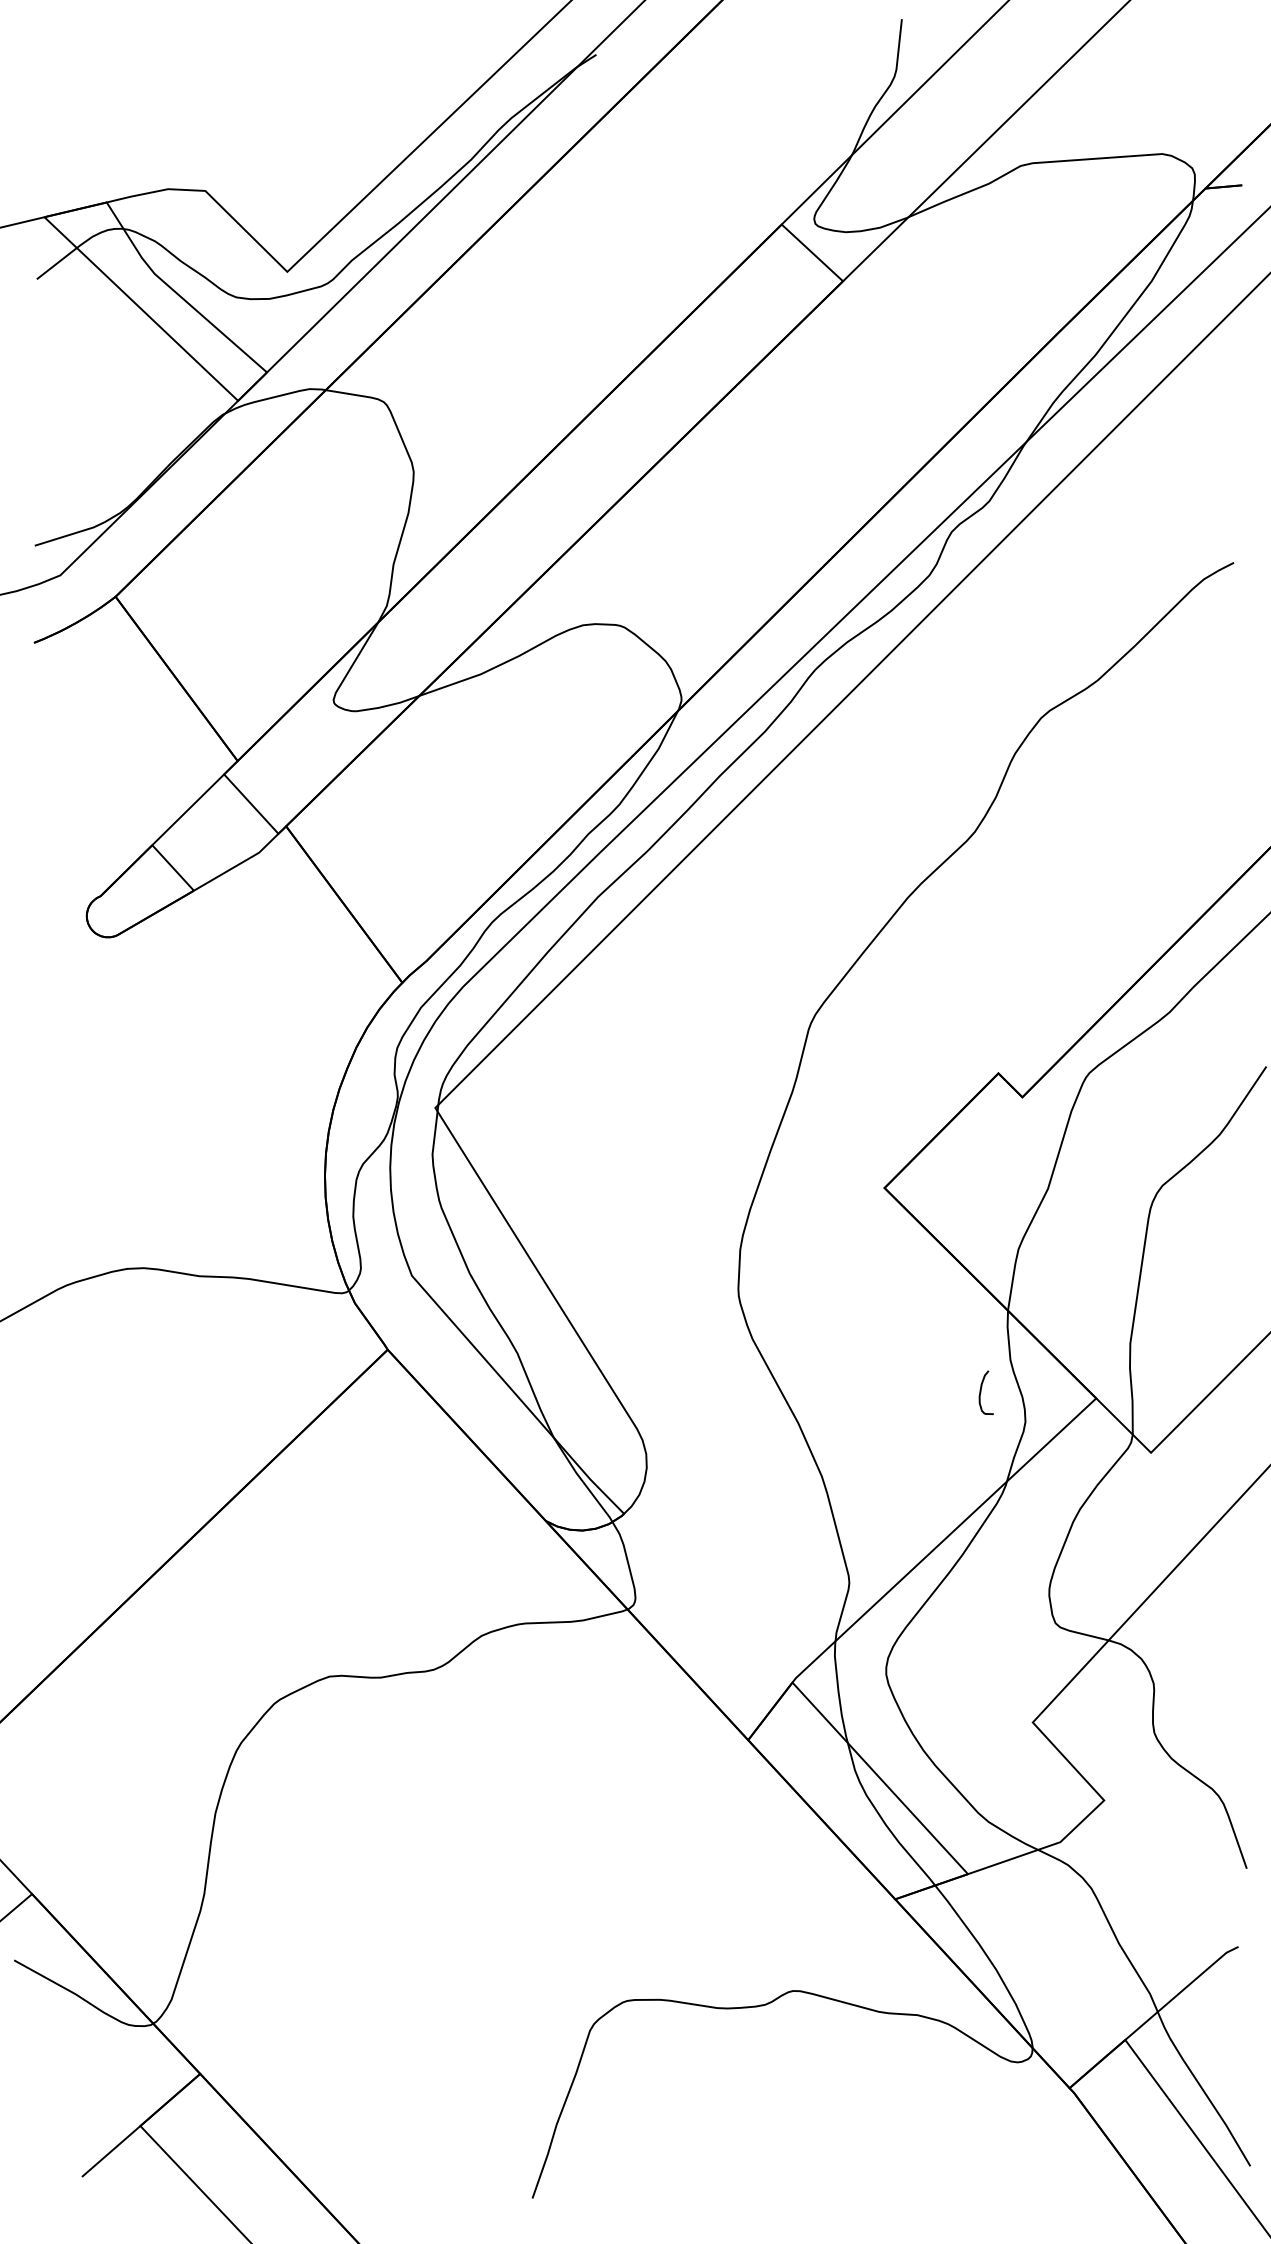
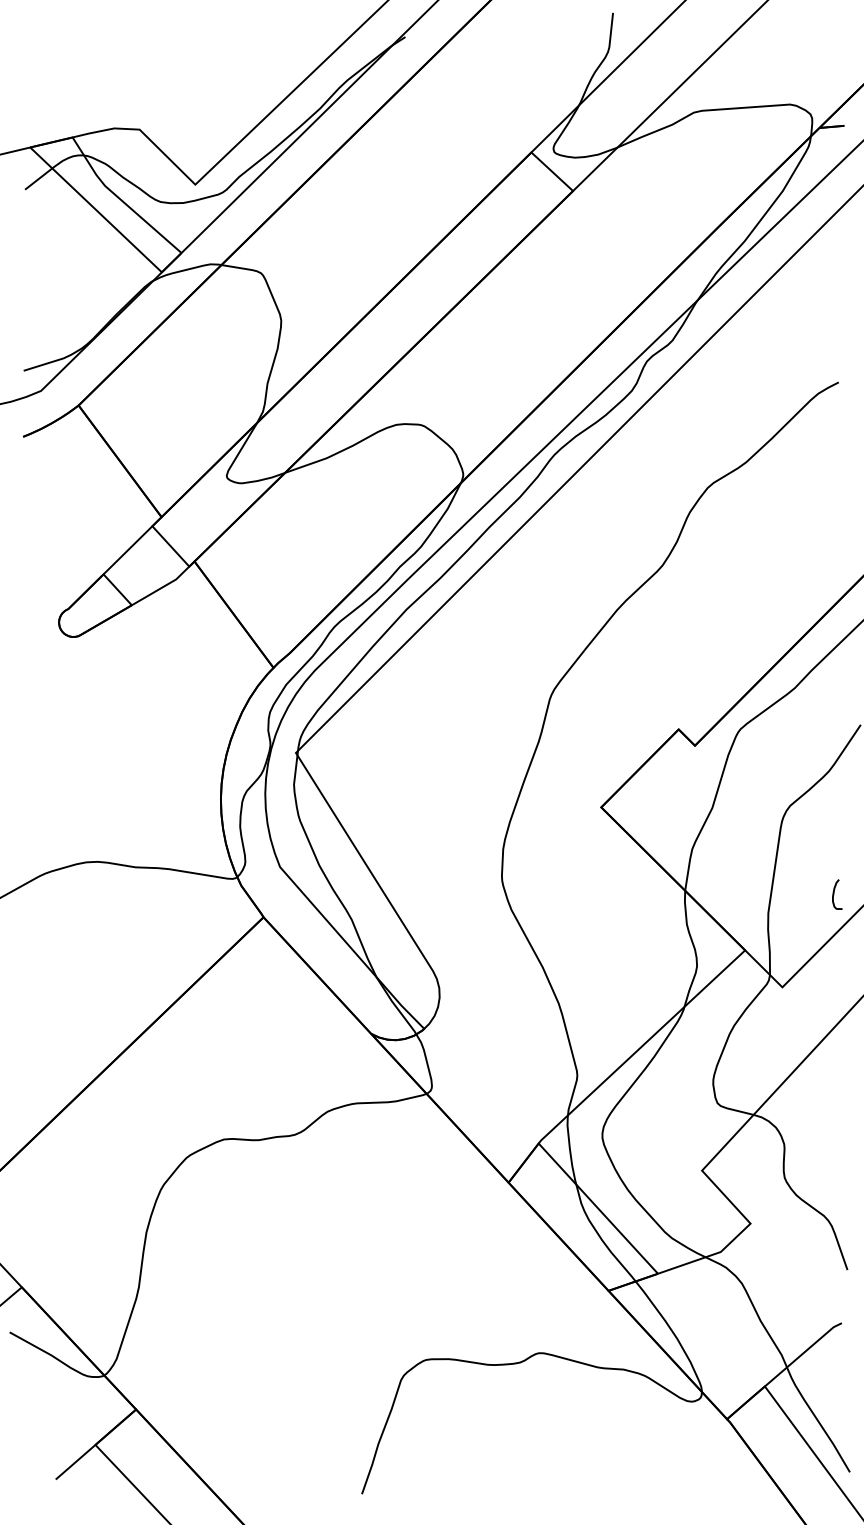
curve: (981, 1392) -> (834, 894), moved

